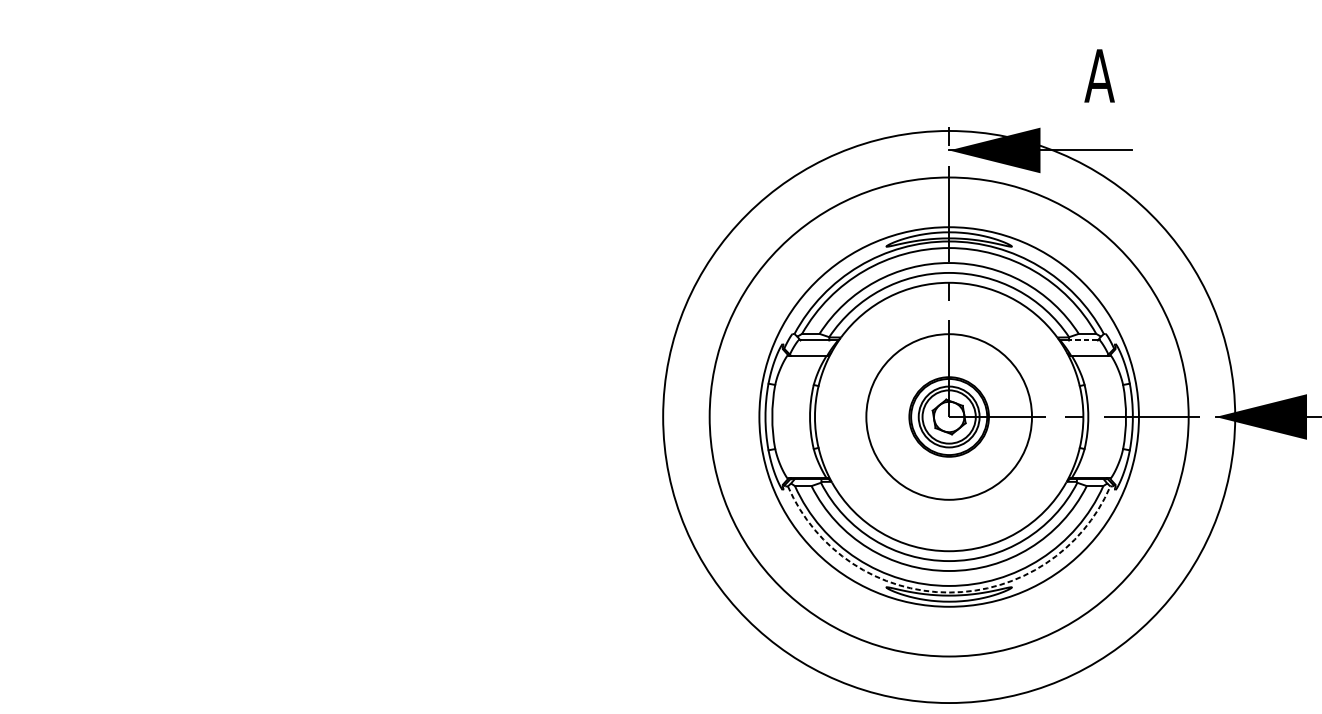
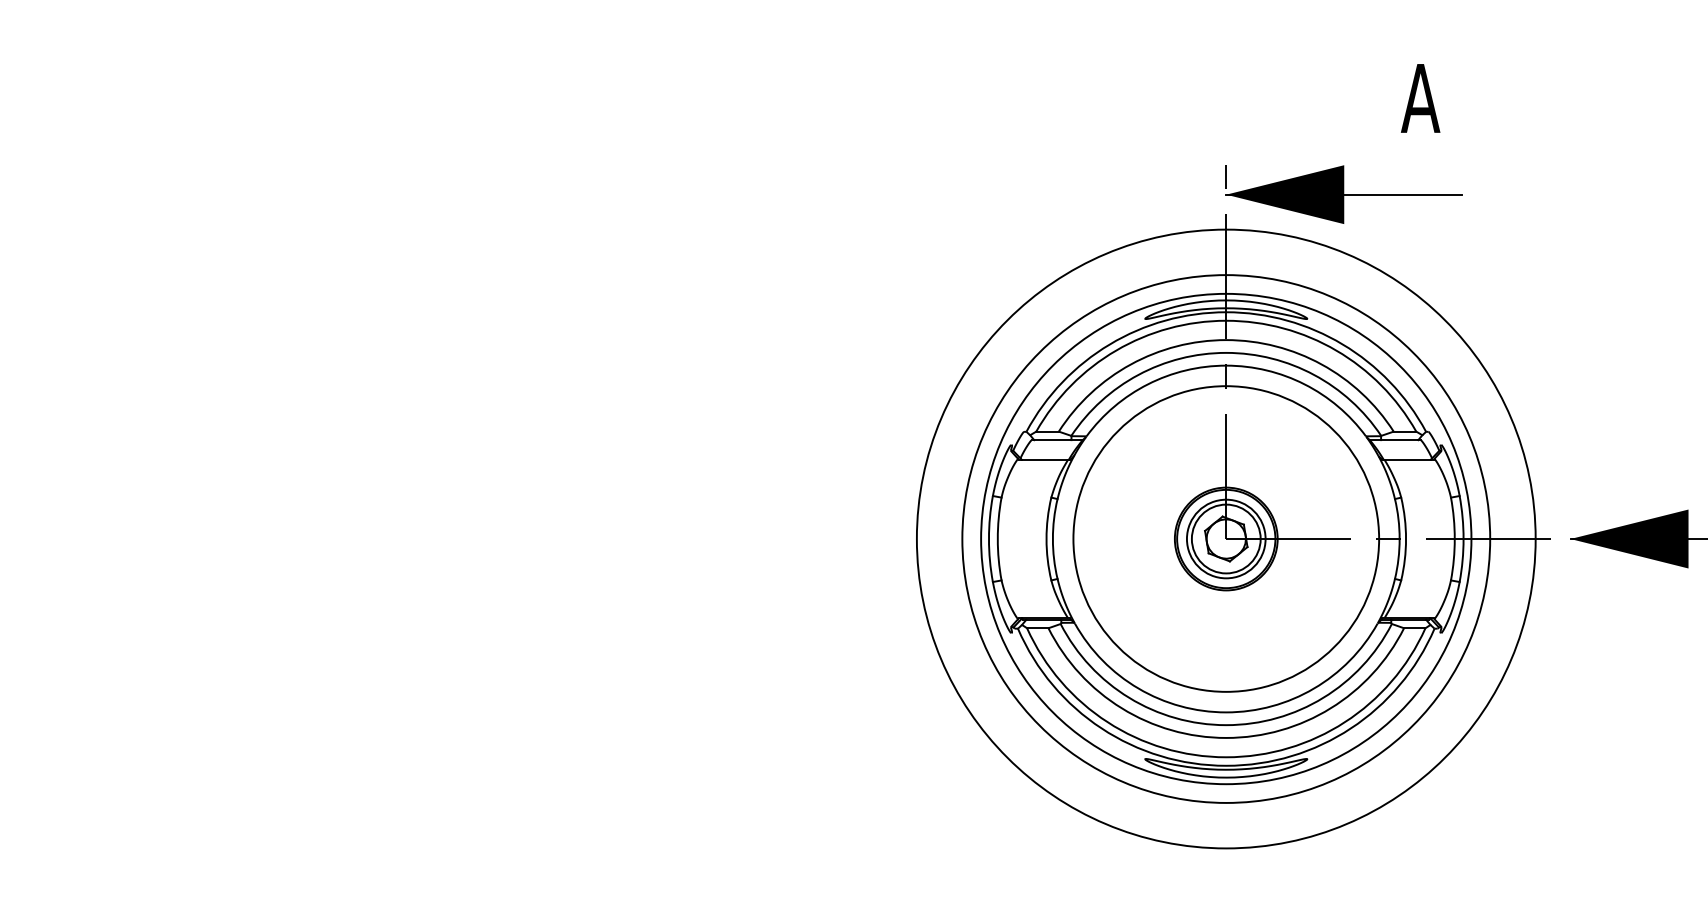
line: (1083, 340) -> (1399, 440), dashed -> solid
circle: (949, 416) -> (1226, 538), size x0.71
circle: (949, 416) -> (1226, 538), size x1.43
arc: (949, 592) -> (1226, 765), dashed -> solid

